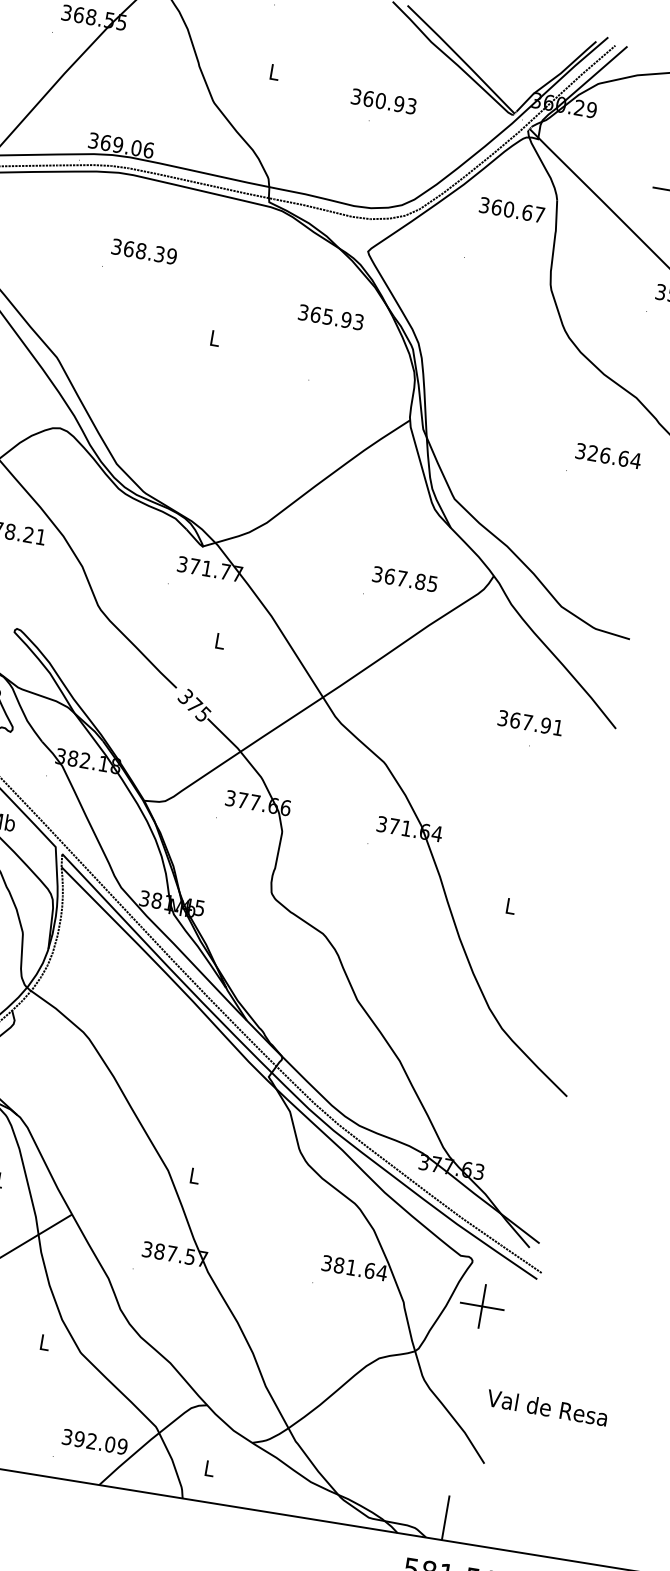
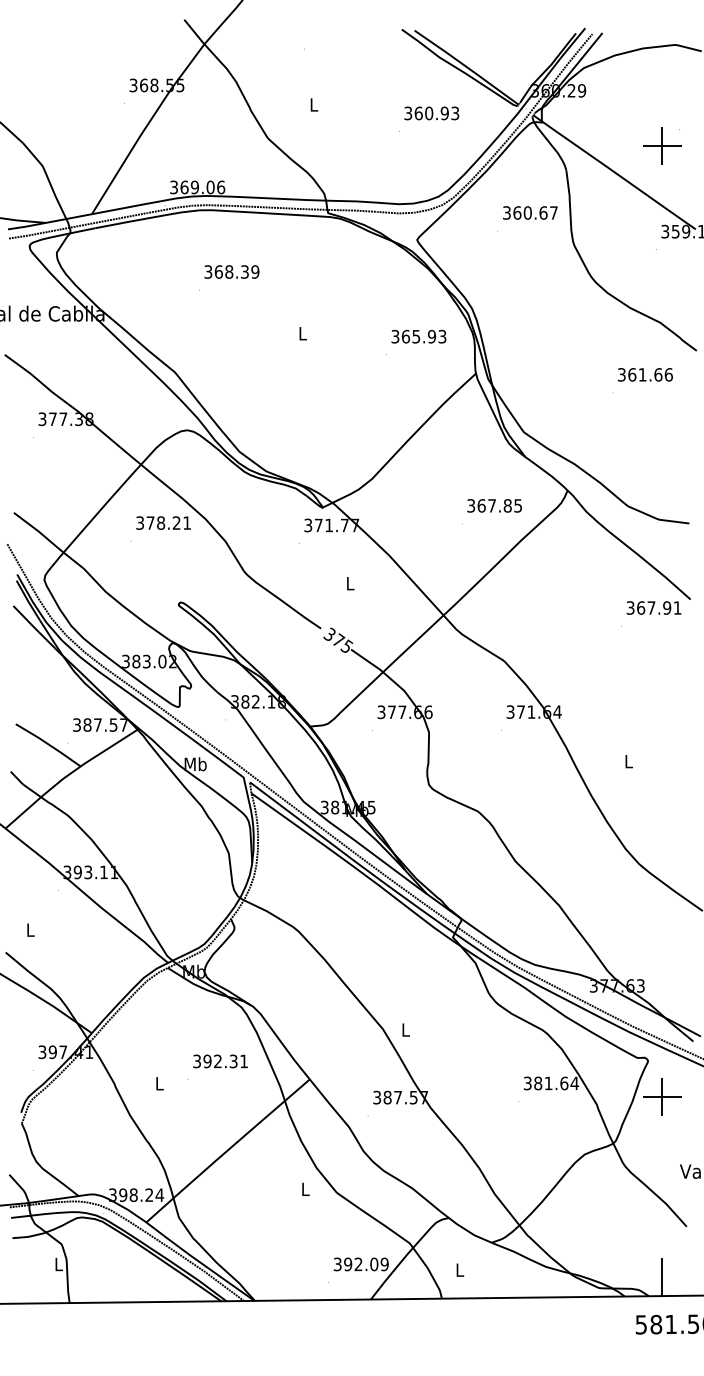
text: (383, 101) -> (431, 113), moved
text: (512, 209) -> (530, 212), moved
text: (330, 317) -> (418, 336), moved
text: (614, 456) -> (650, 374), 326.64 -> 361.66
text: (530, 722) -> (653, 607), moved

